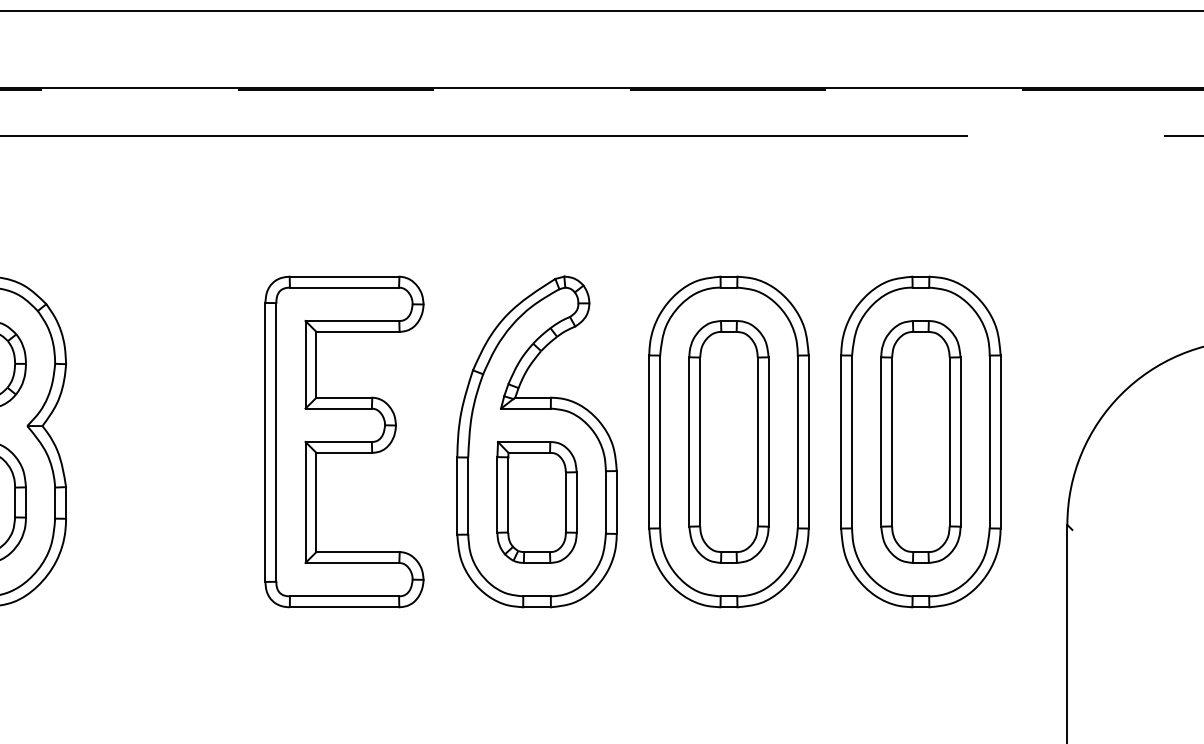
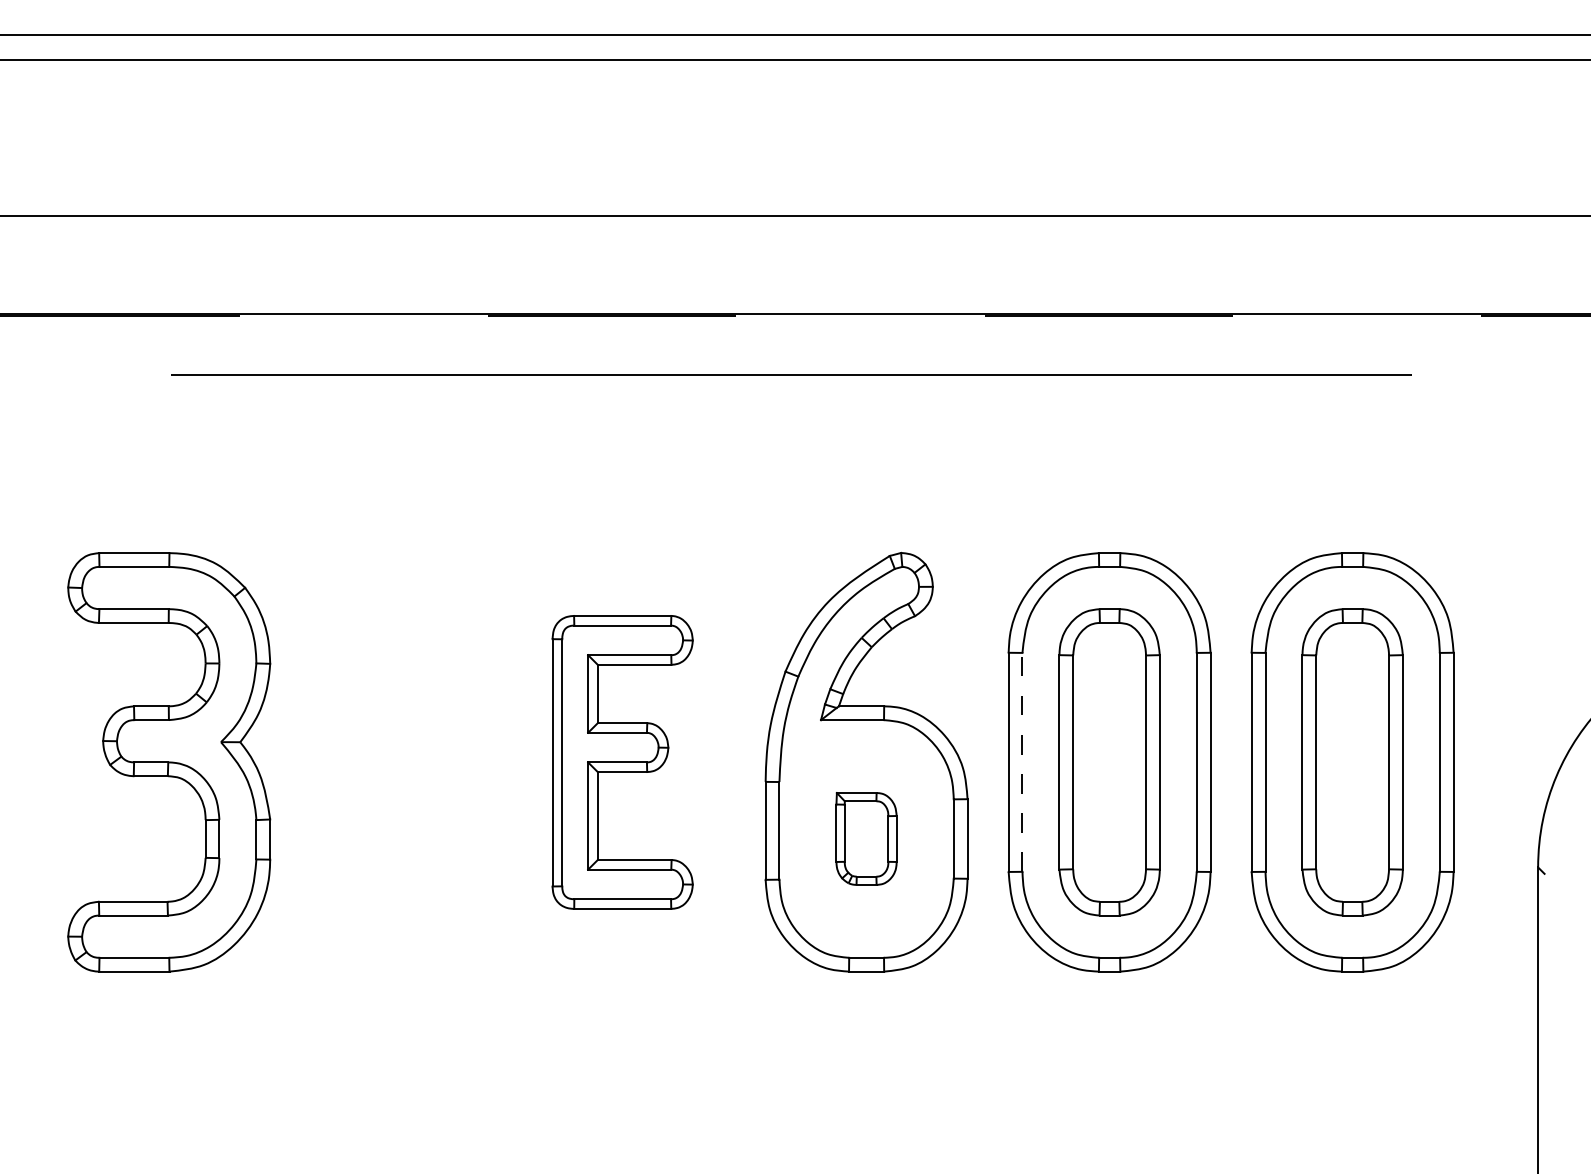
line: (660, 441) -> (1022, 761), solid -> dashed
part: (344, 442) -> (622, 762), size x0.7
part: (536, 502) -> (866, 838), size x0.6

